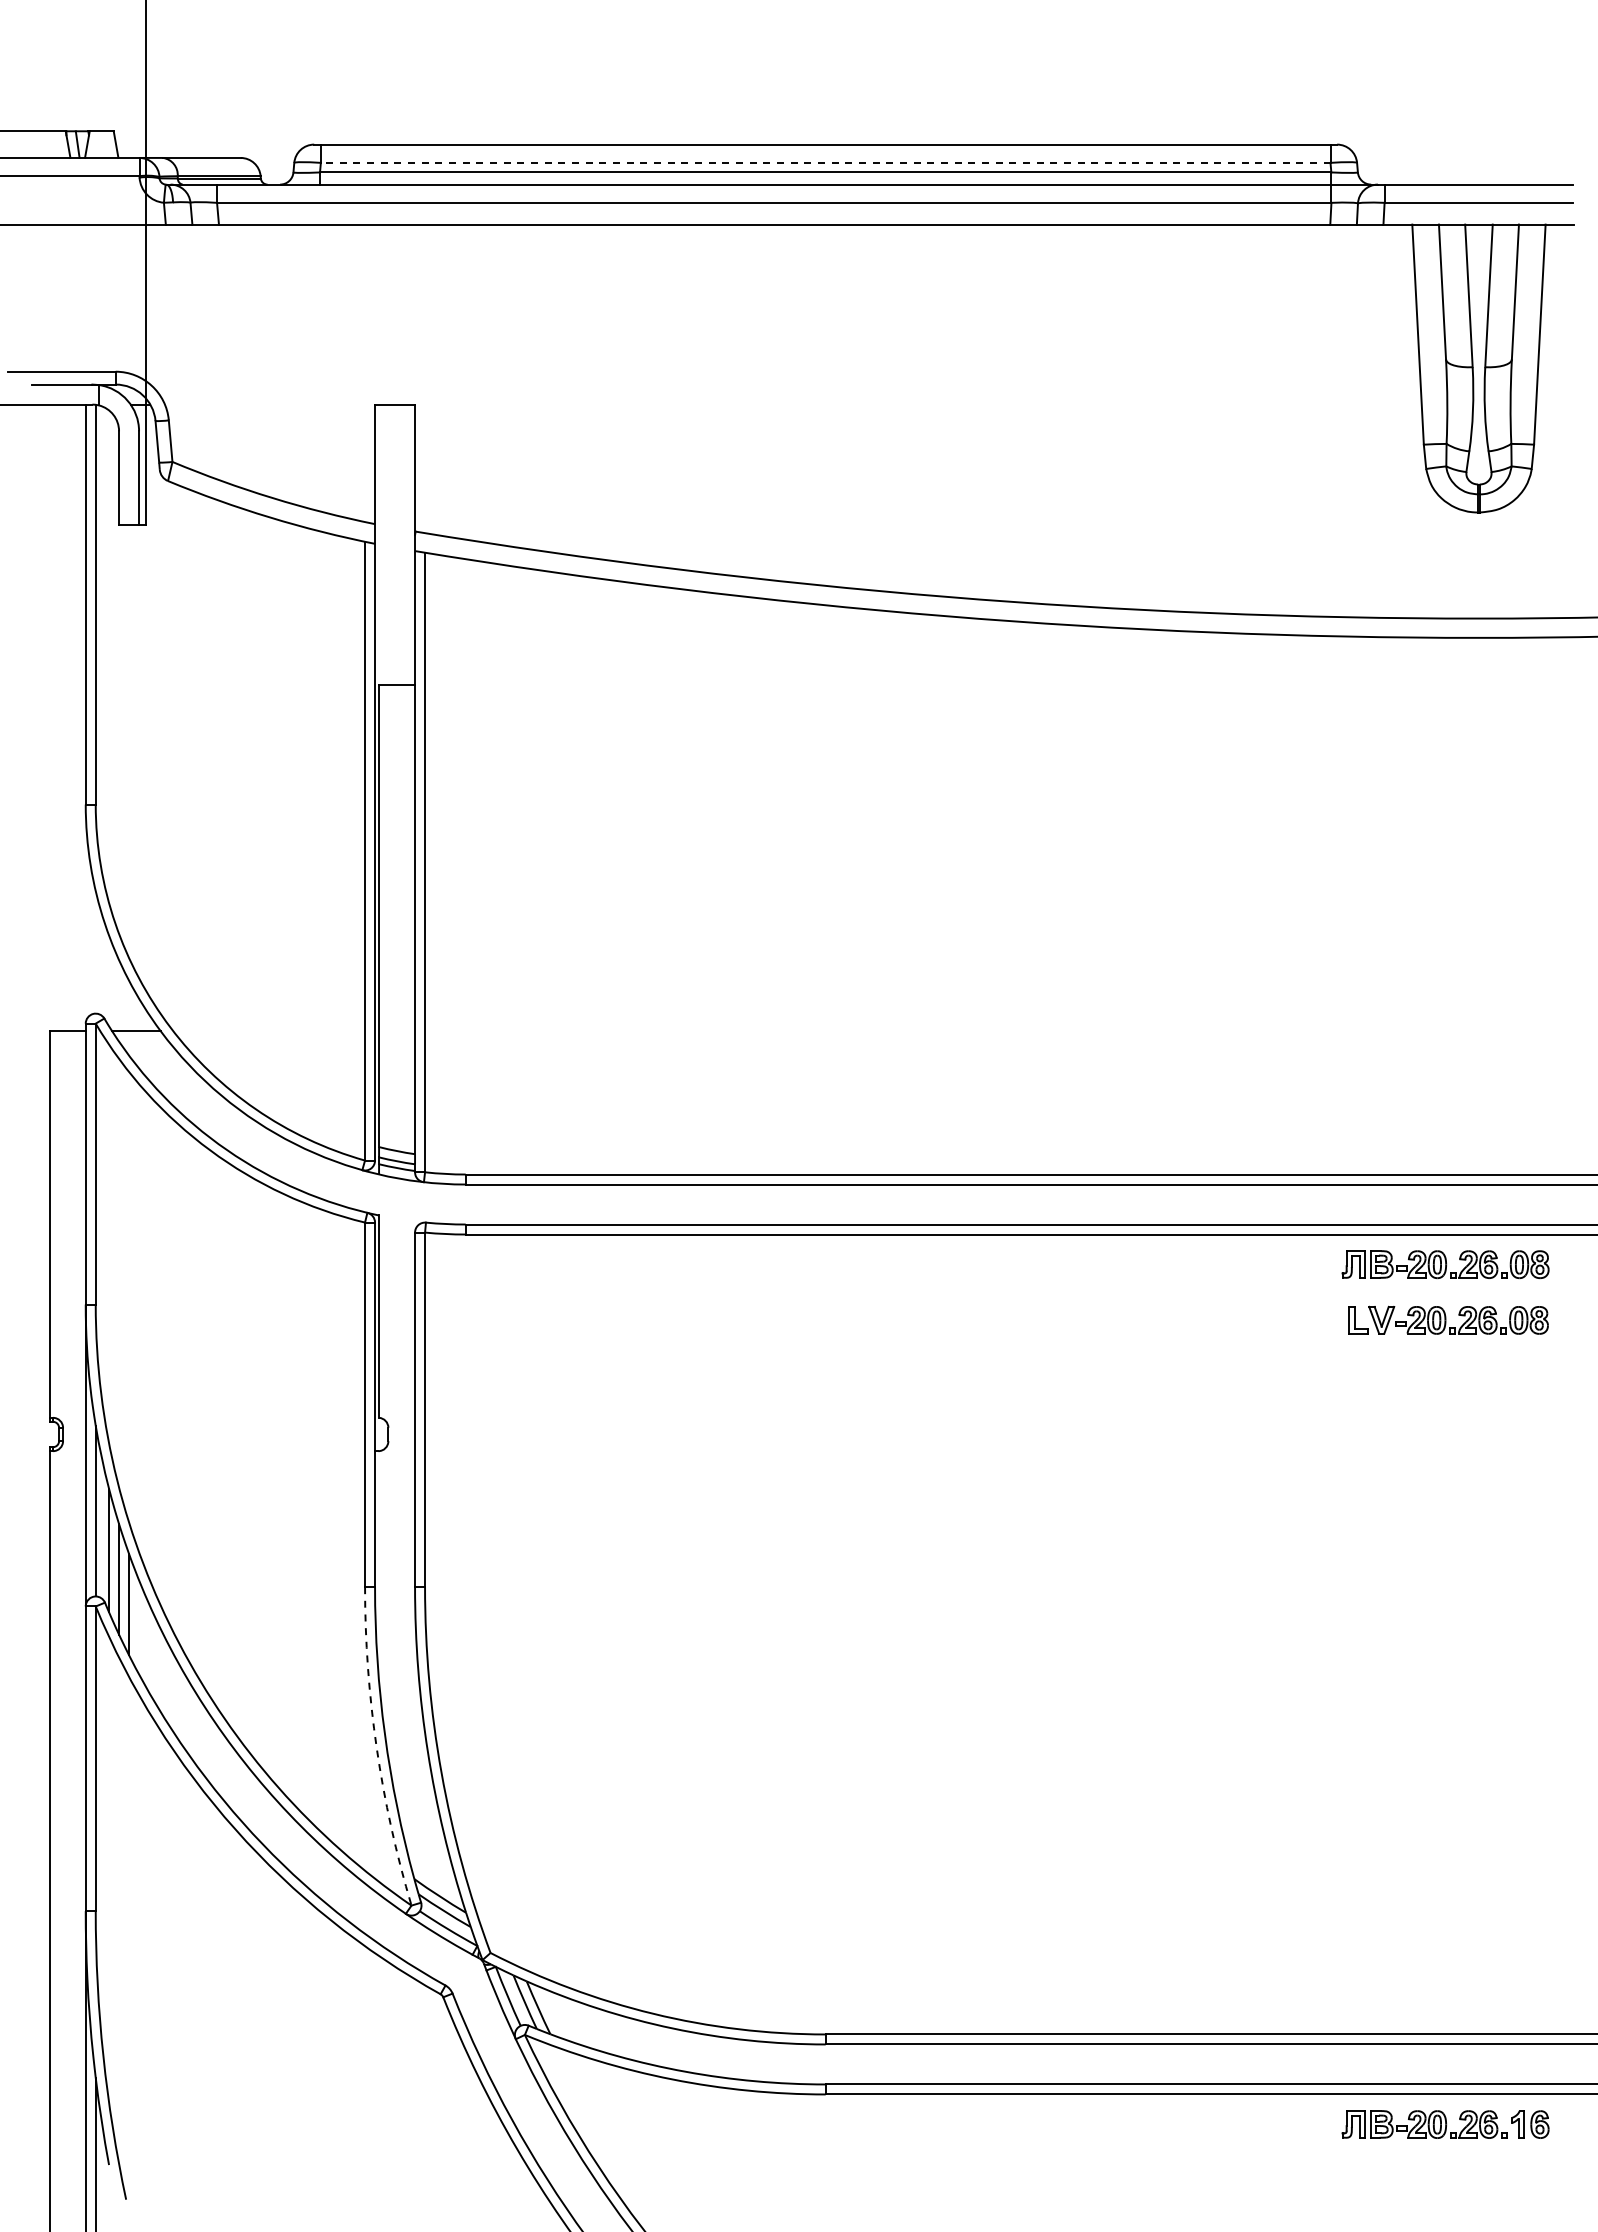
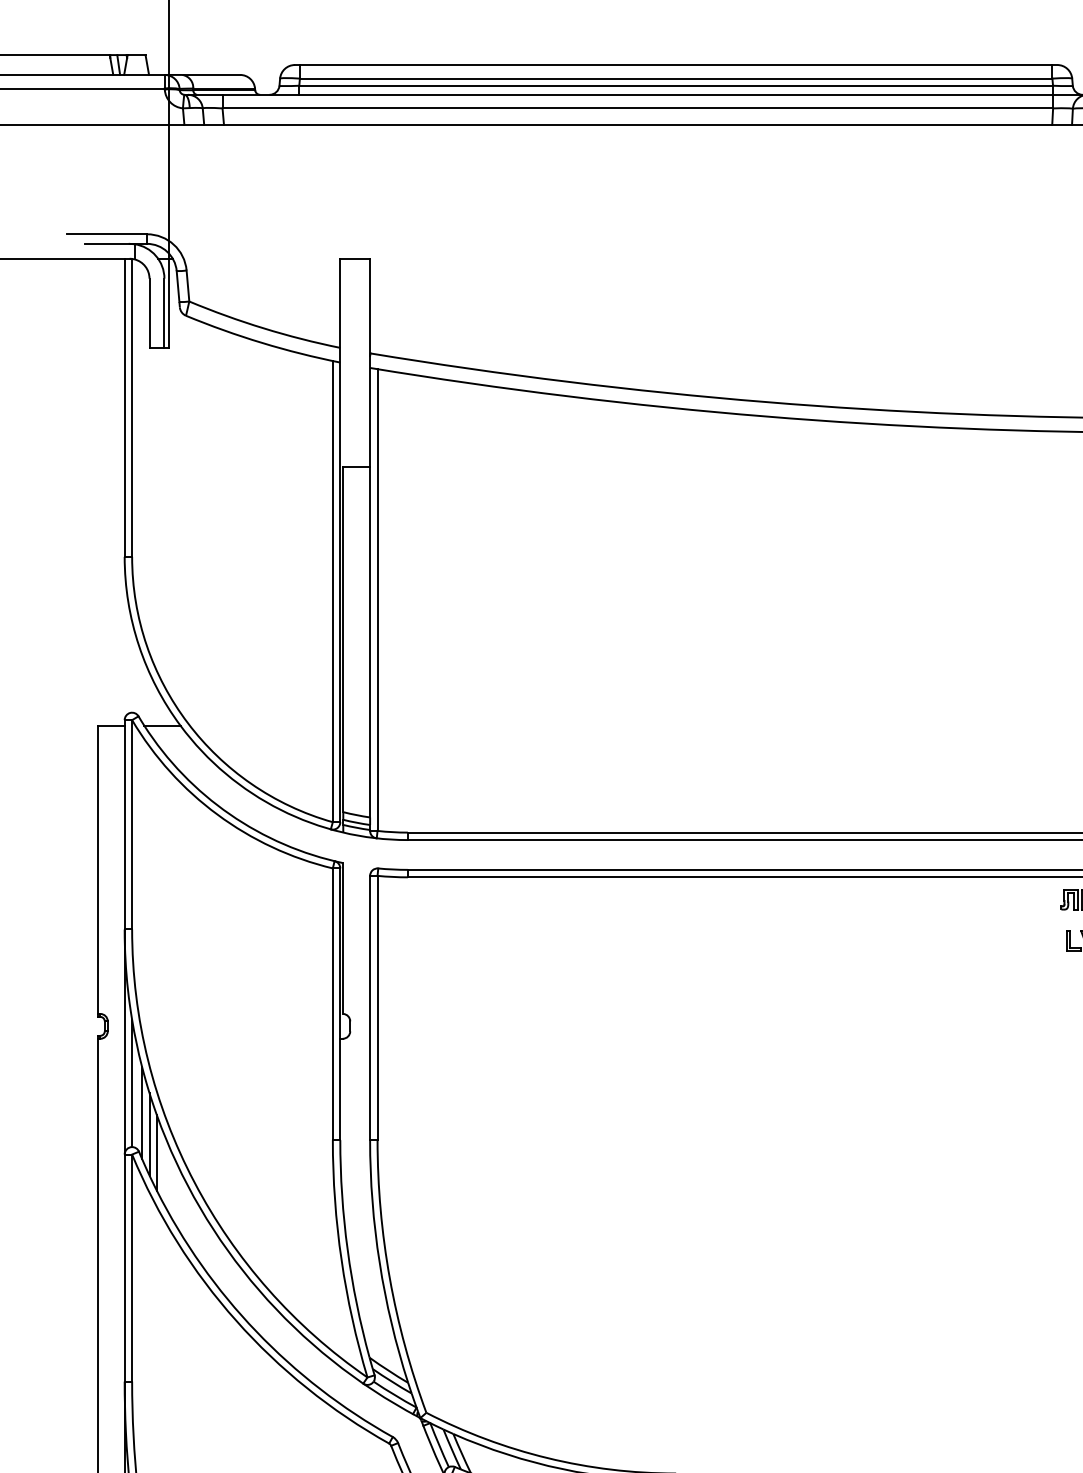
line: (825, 162) -> (676, 78), dashed -> solid
arc: (376, 1748) -> (341, 1260), dashed -> solid

